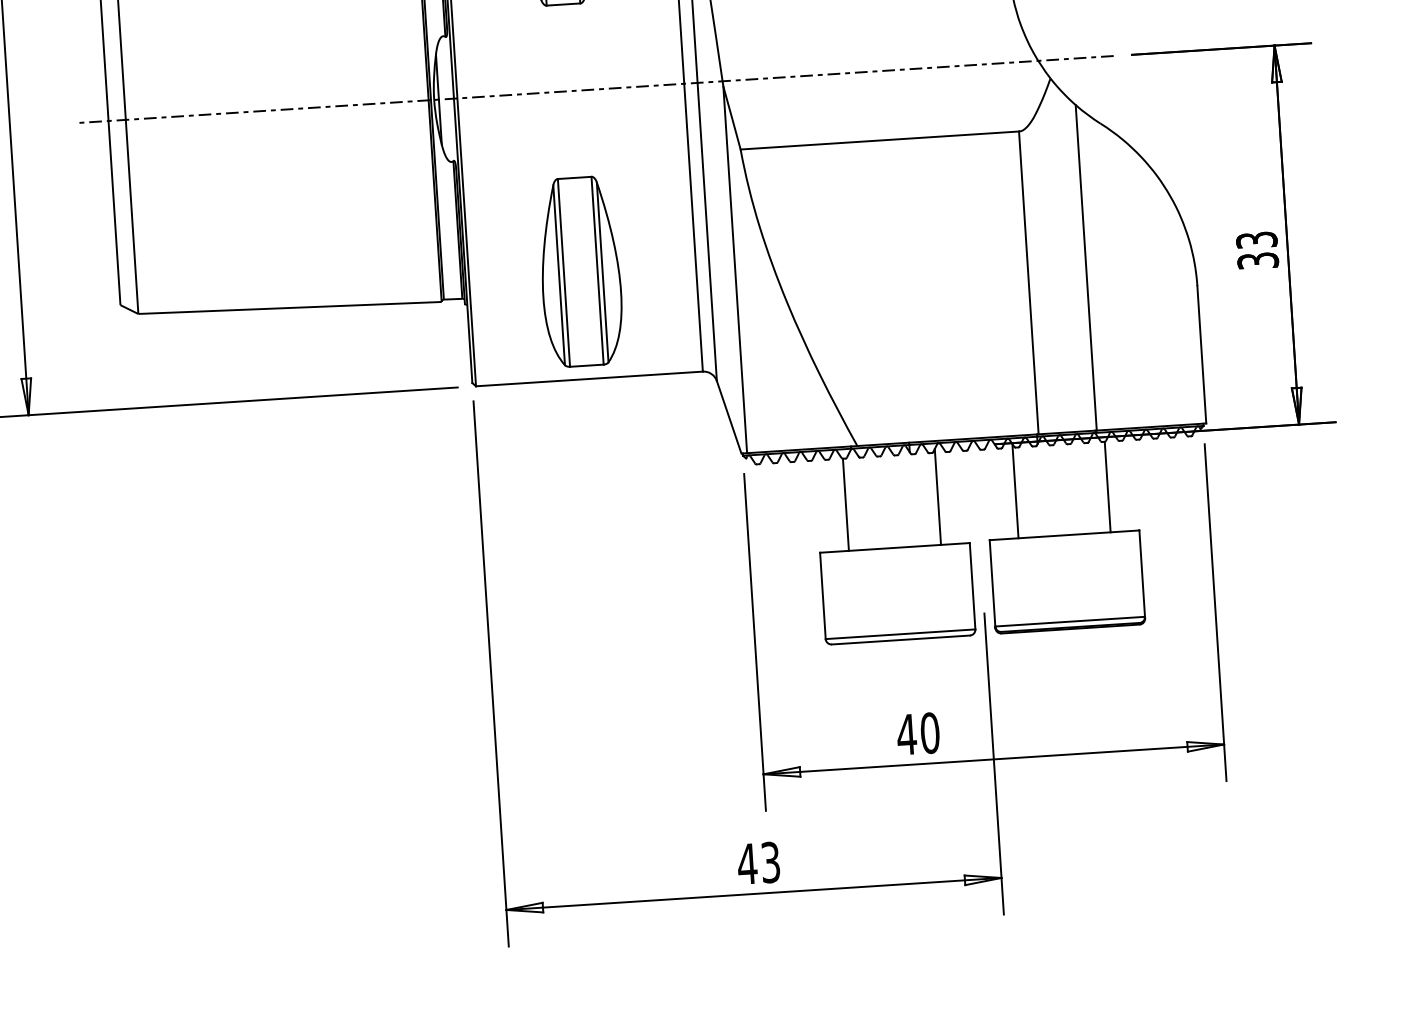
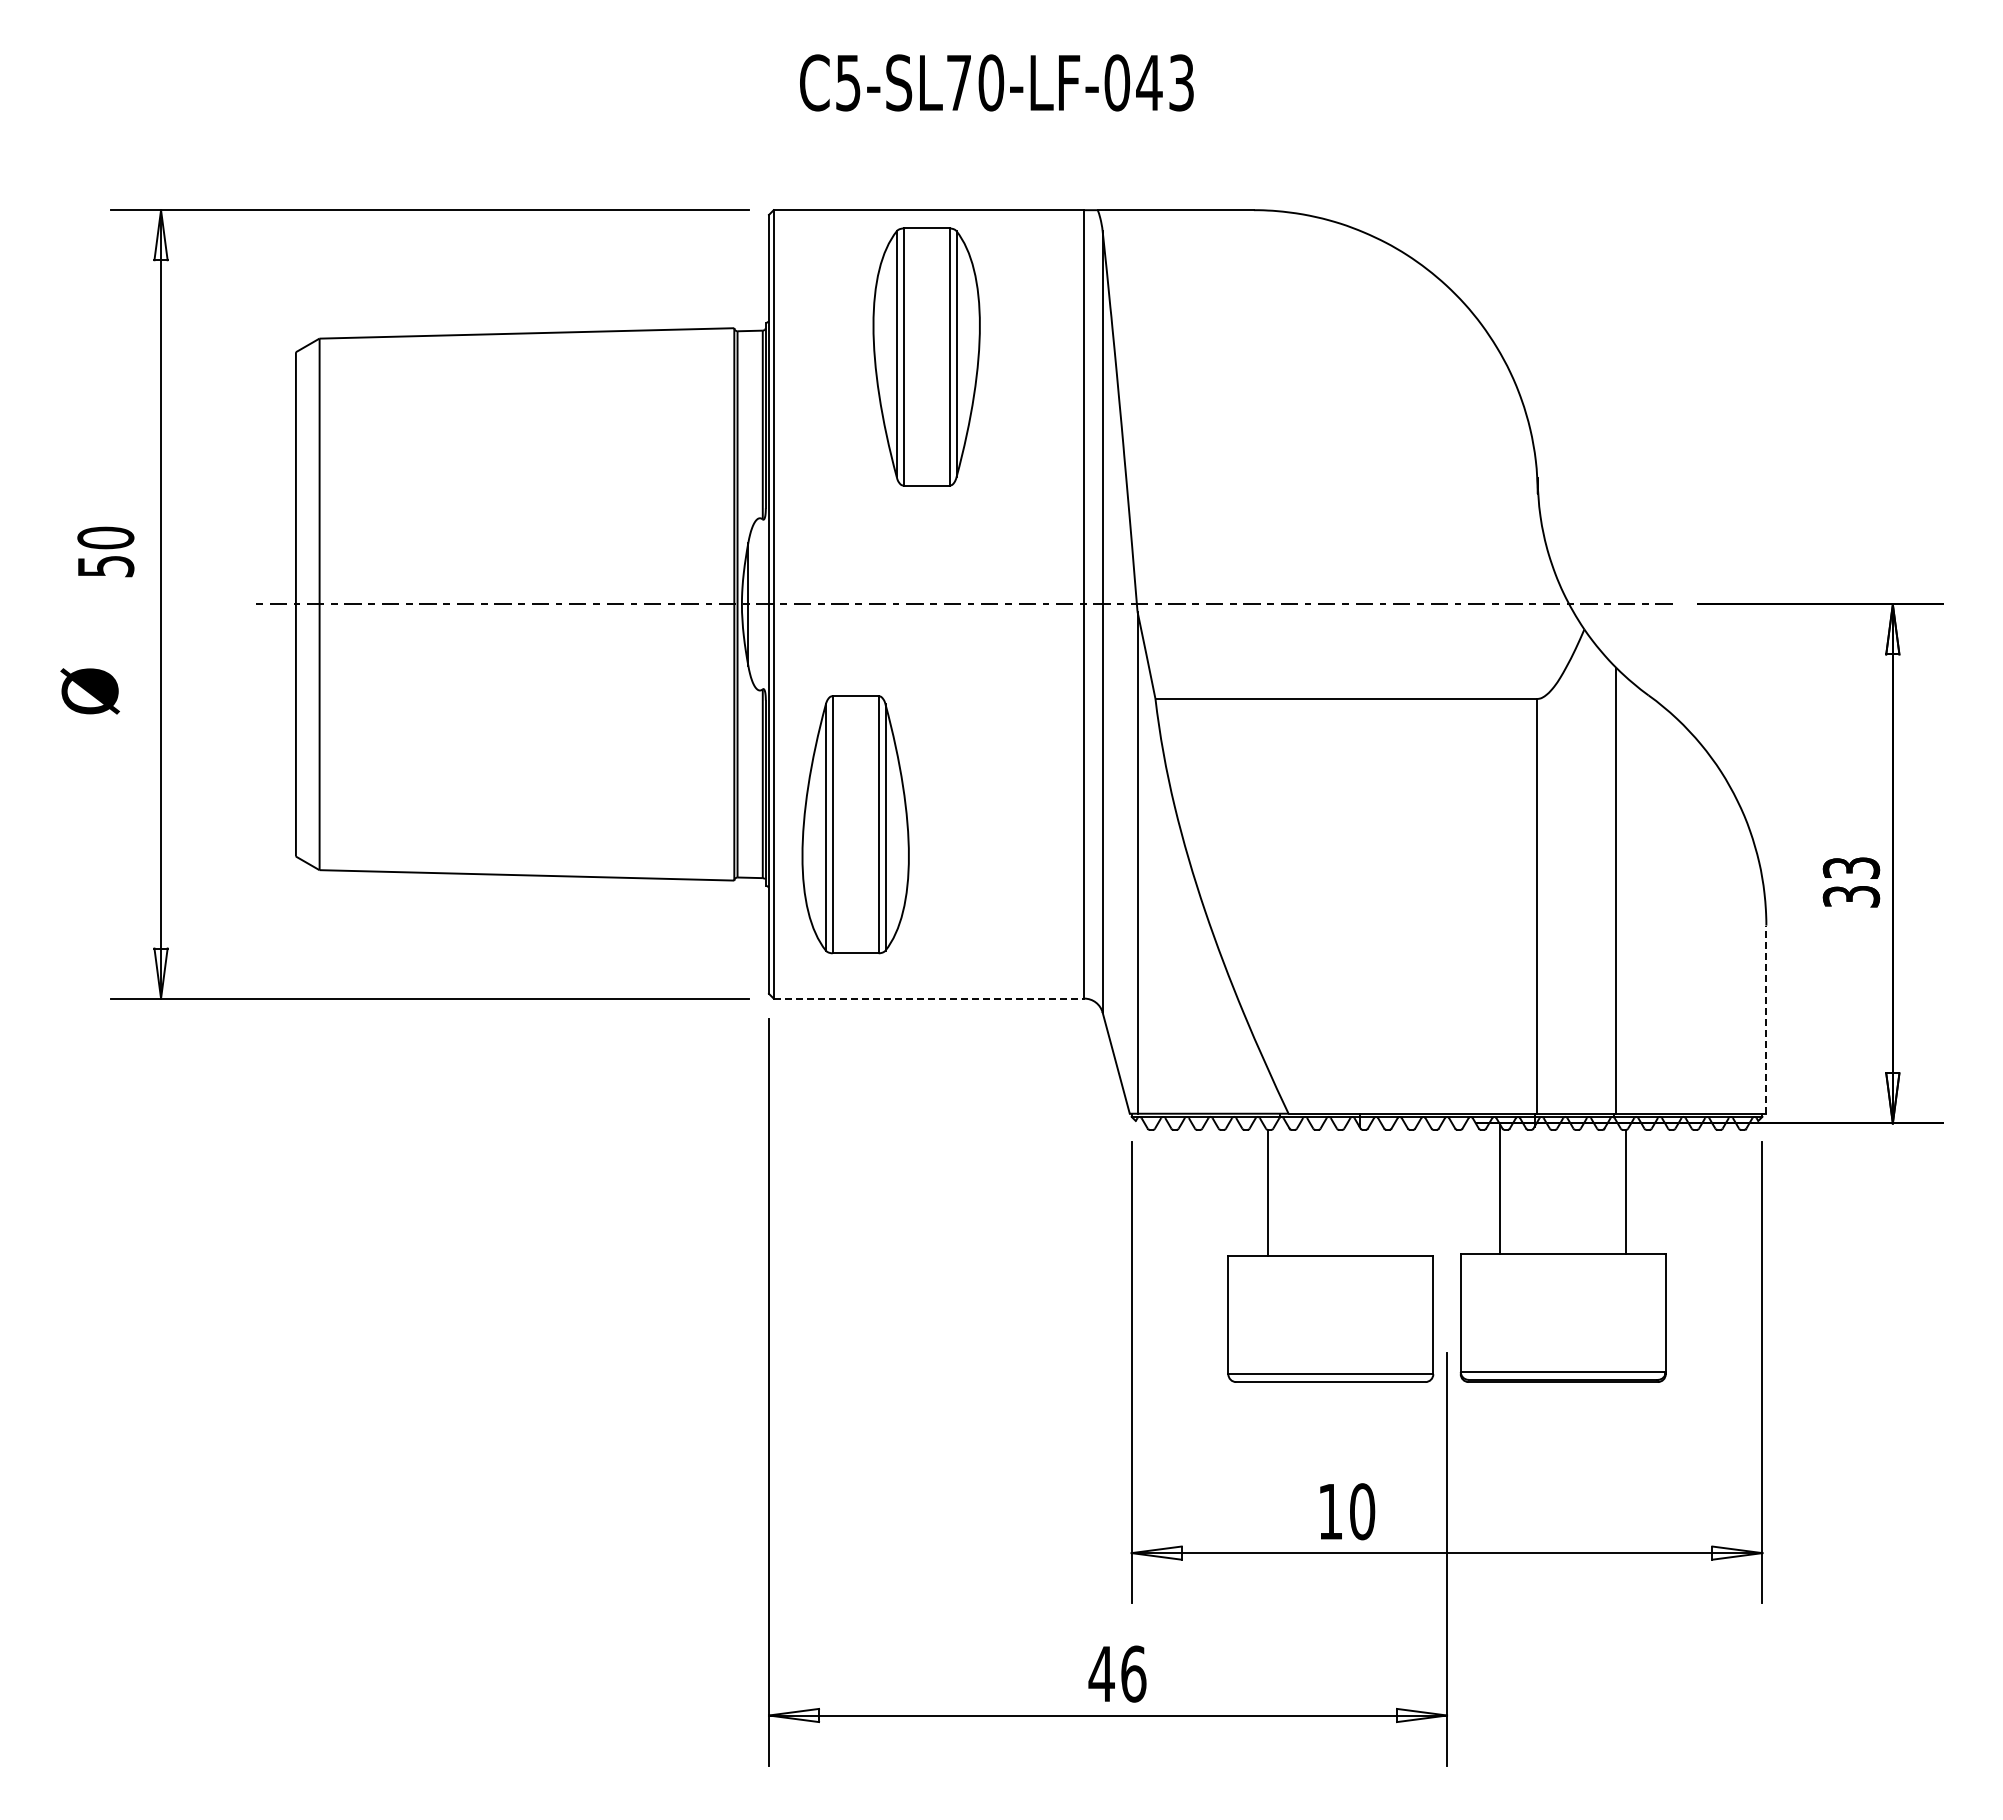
part: (580, 271) -> (855, 824), moved
line: (1201, 354) -> (1766, 1019), solid -> dashed
line: (589, 378) -> (929, 998), solid -> dashed
line: (937, 496) -> (1393, 1189), removed
text: (906, 734) -> (1330, 1511), 40 -> 10
text: (770, 862) -> (1133, 1673), 43 -> 46

